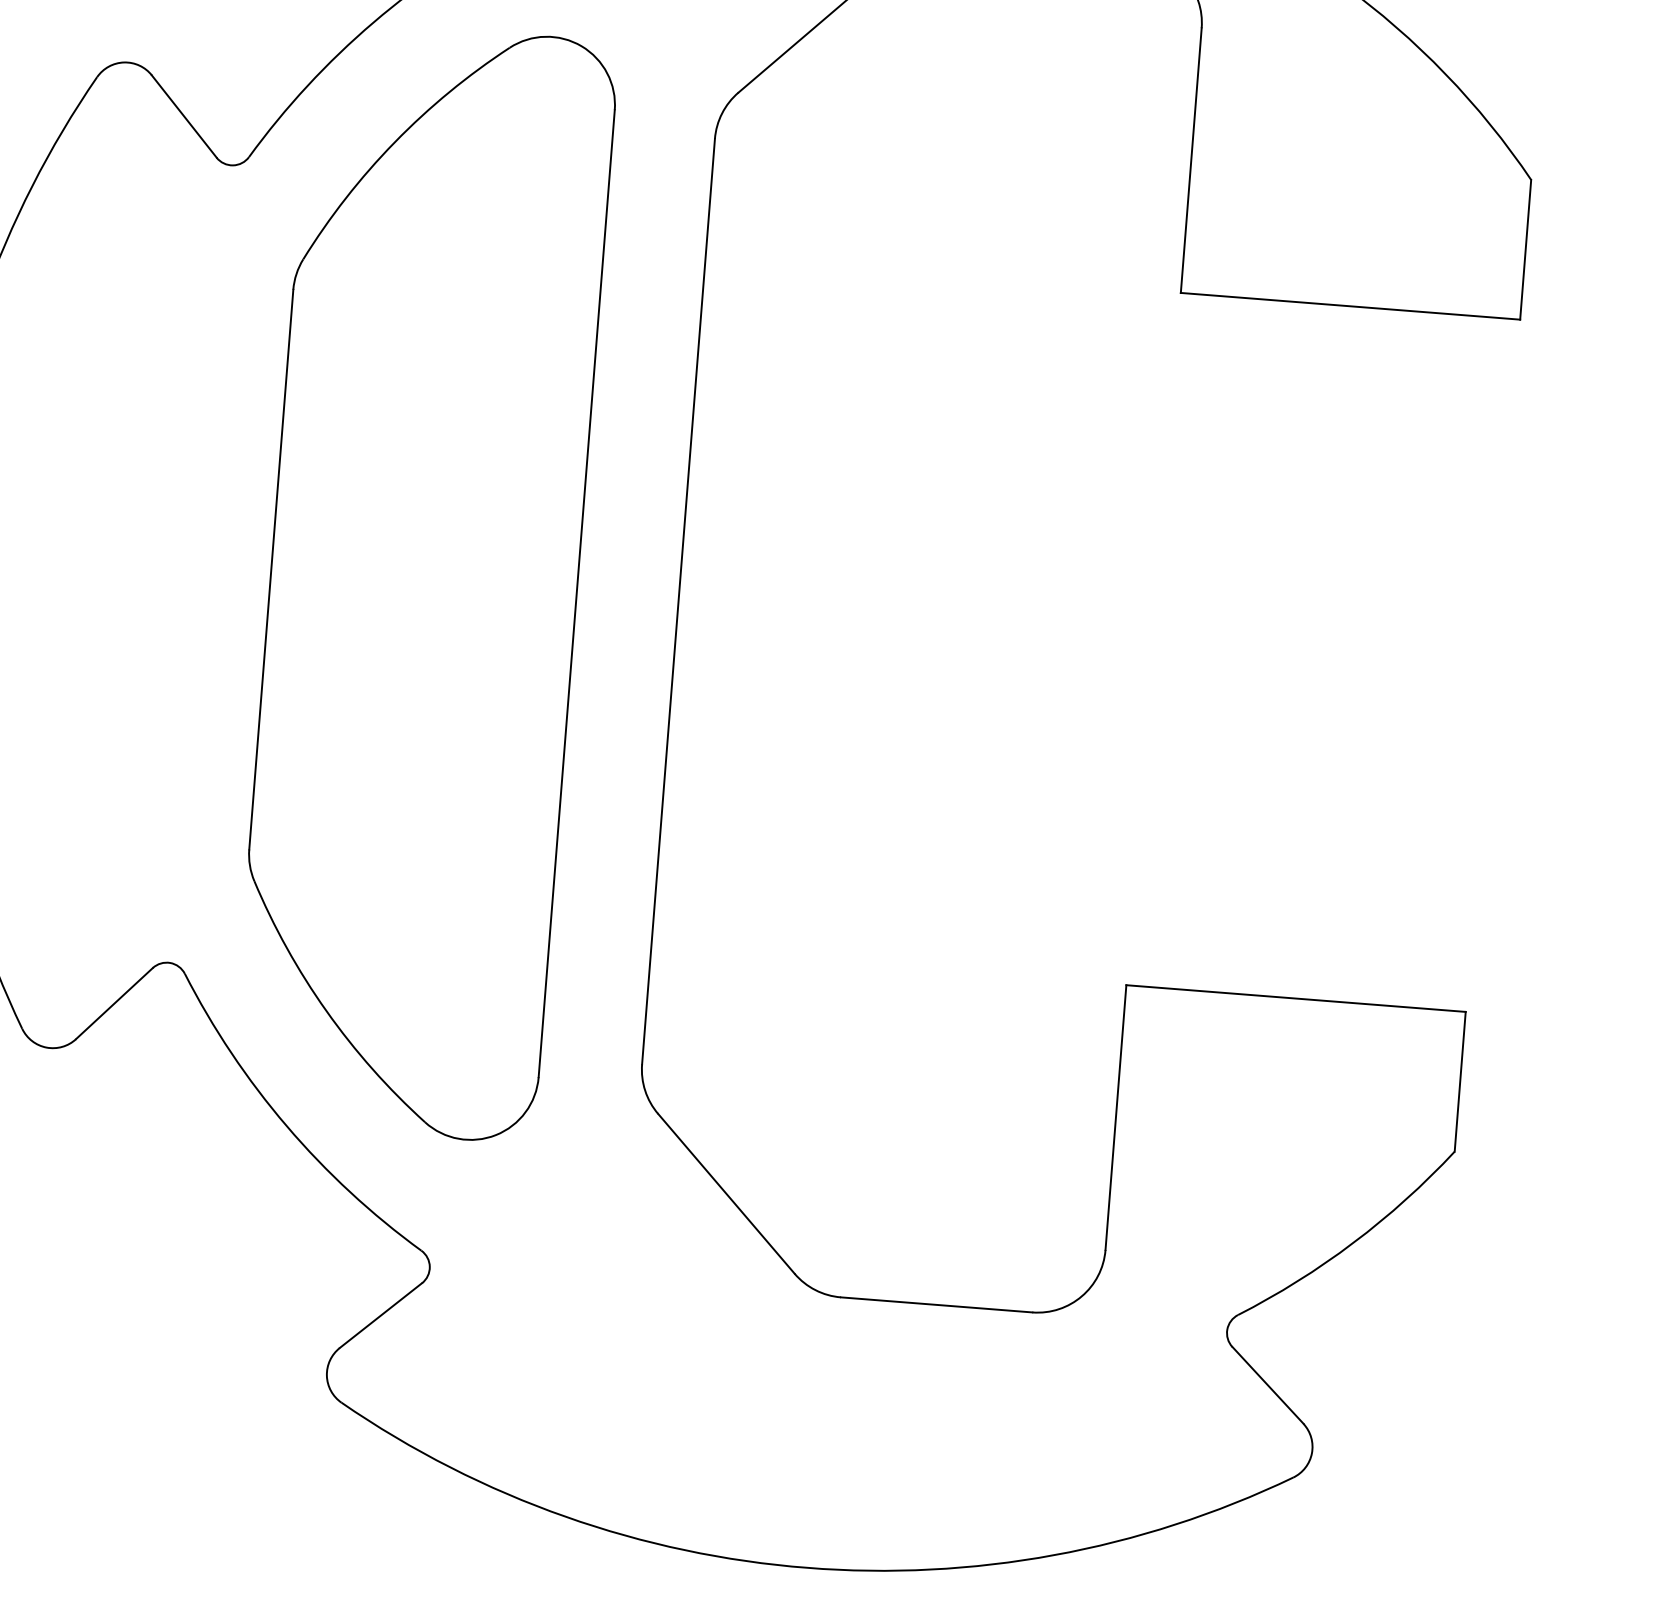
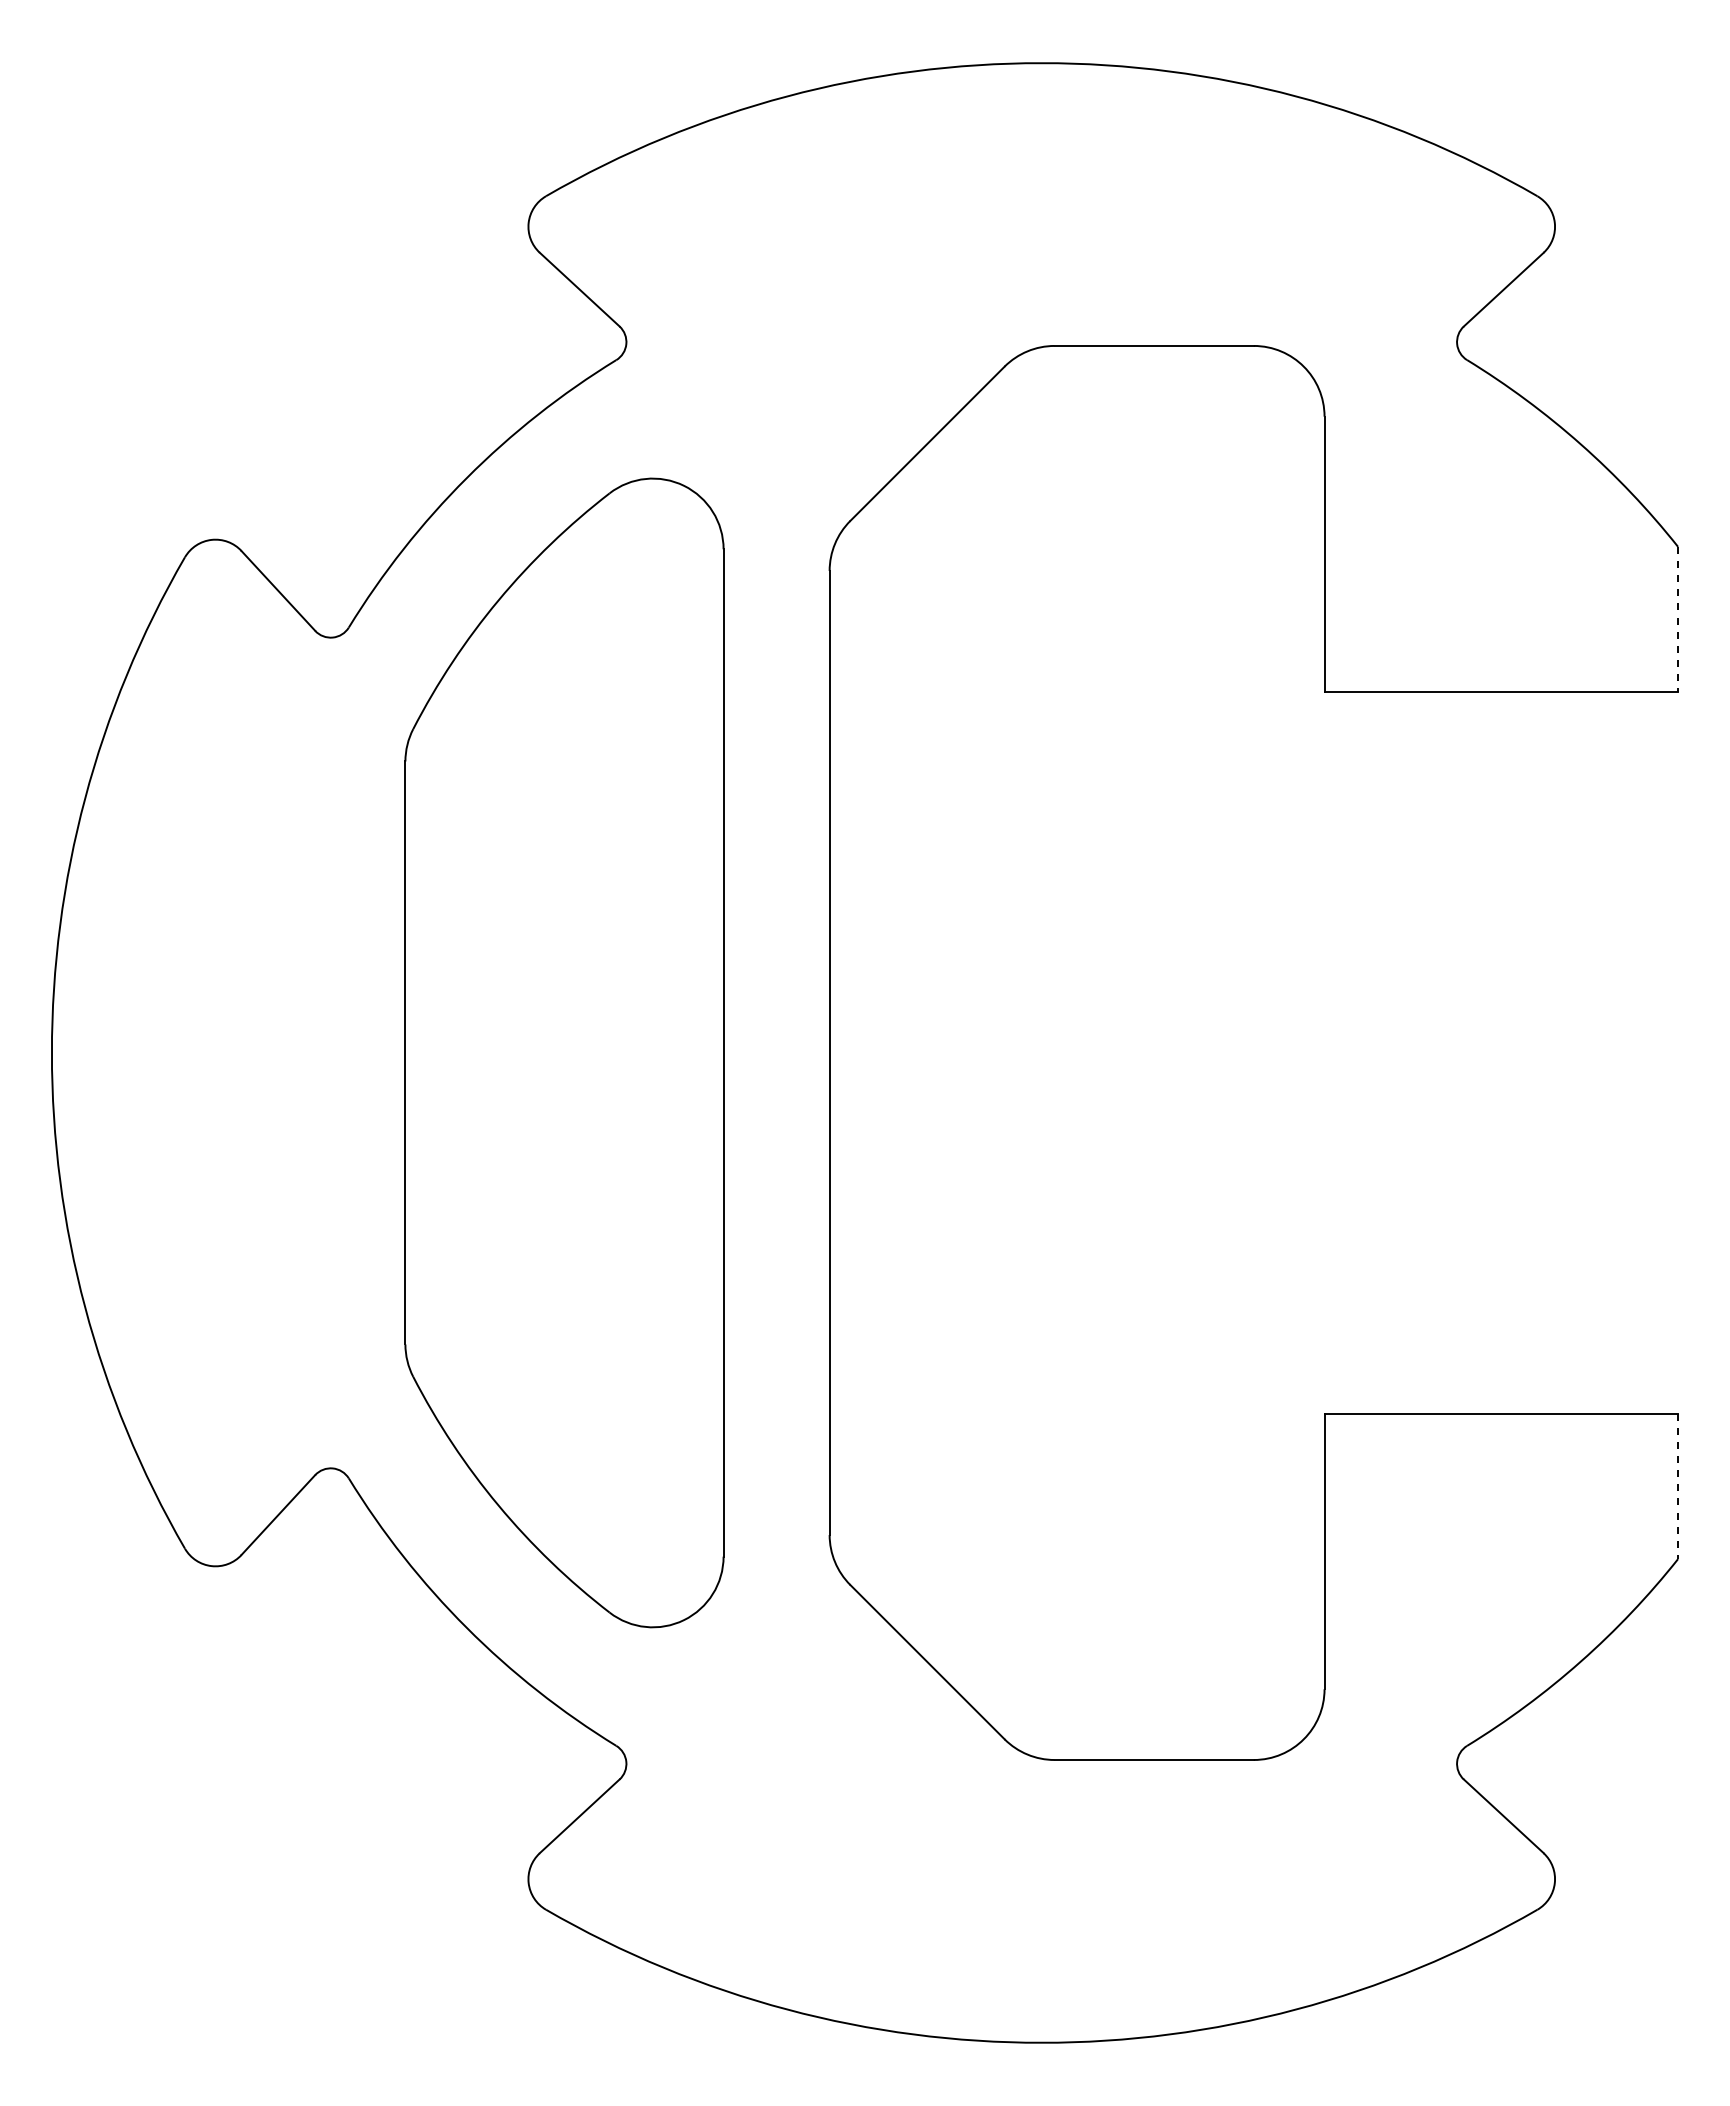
line: (1526, 249) -> (1678, 619), solid -> dashed
line: (1460, 1081) -> (1678, 1486), solid -> dashed

